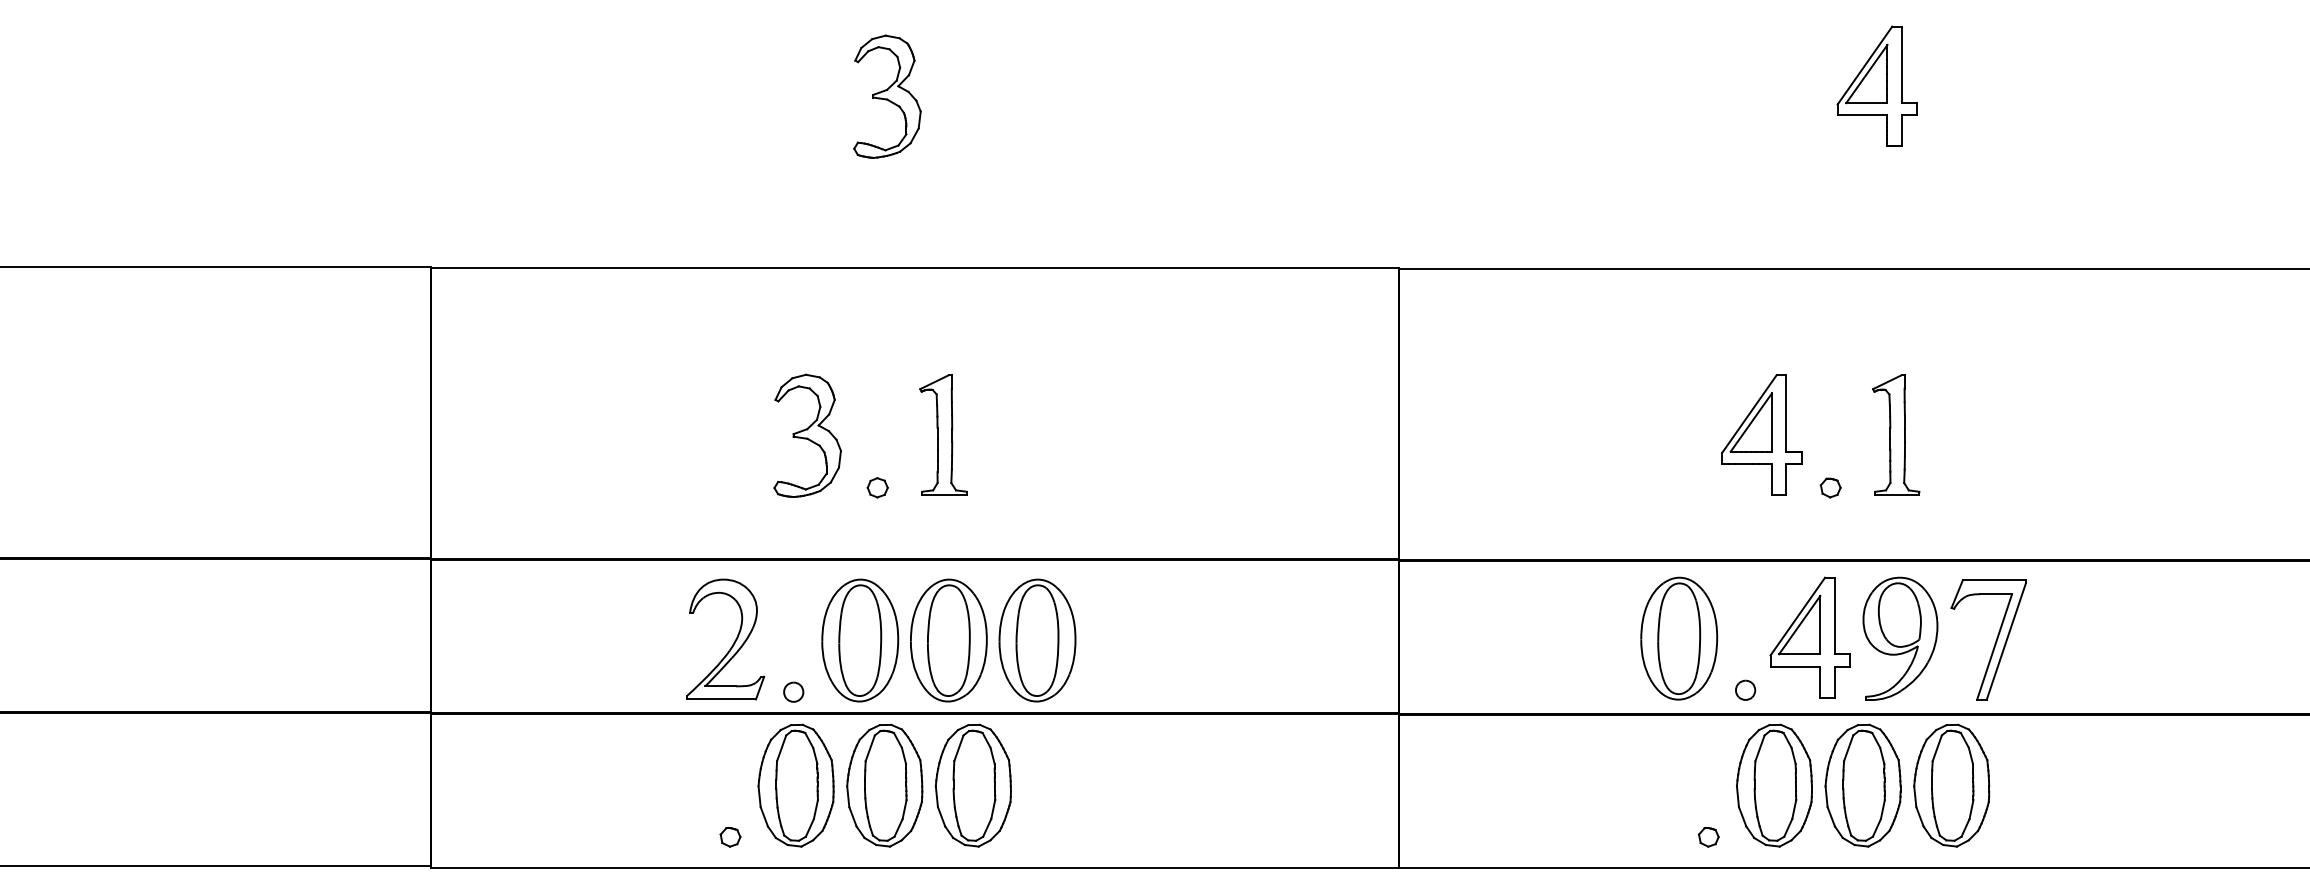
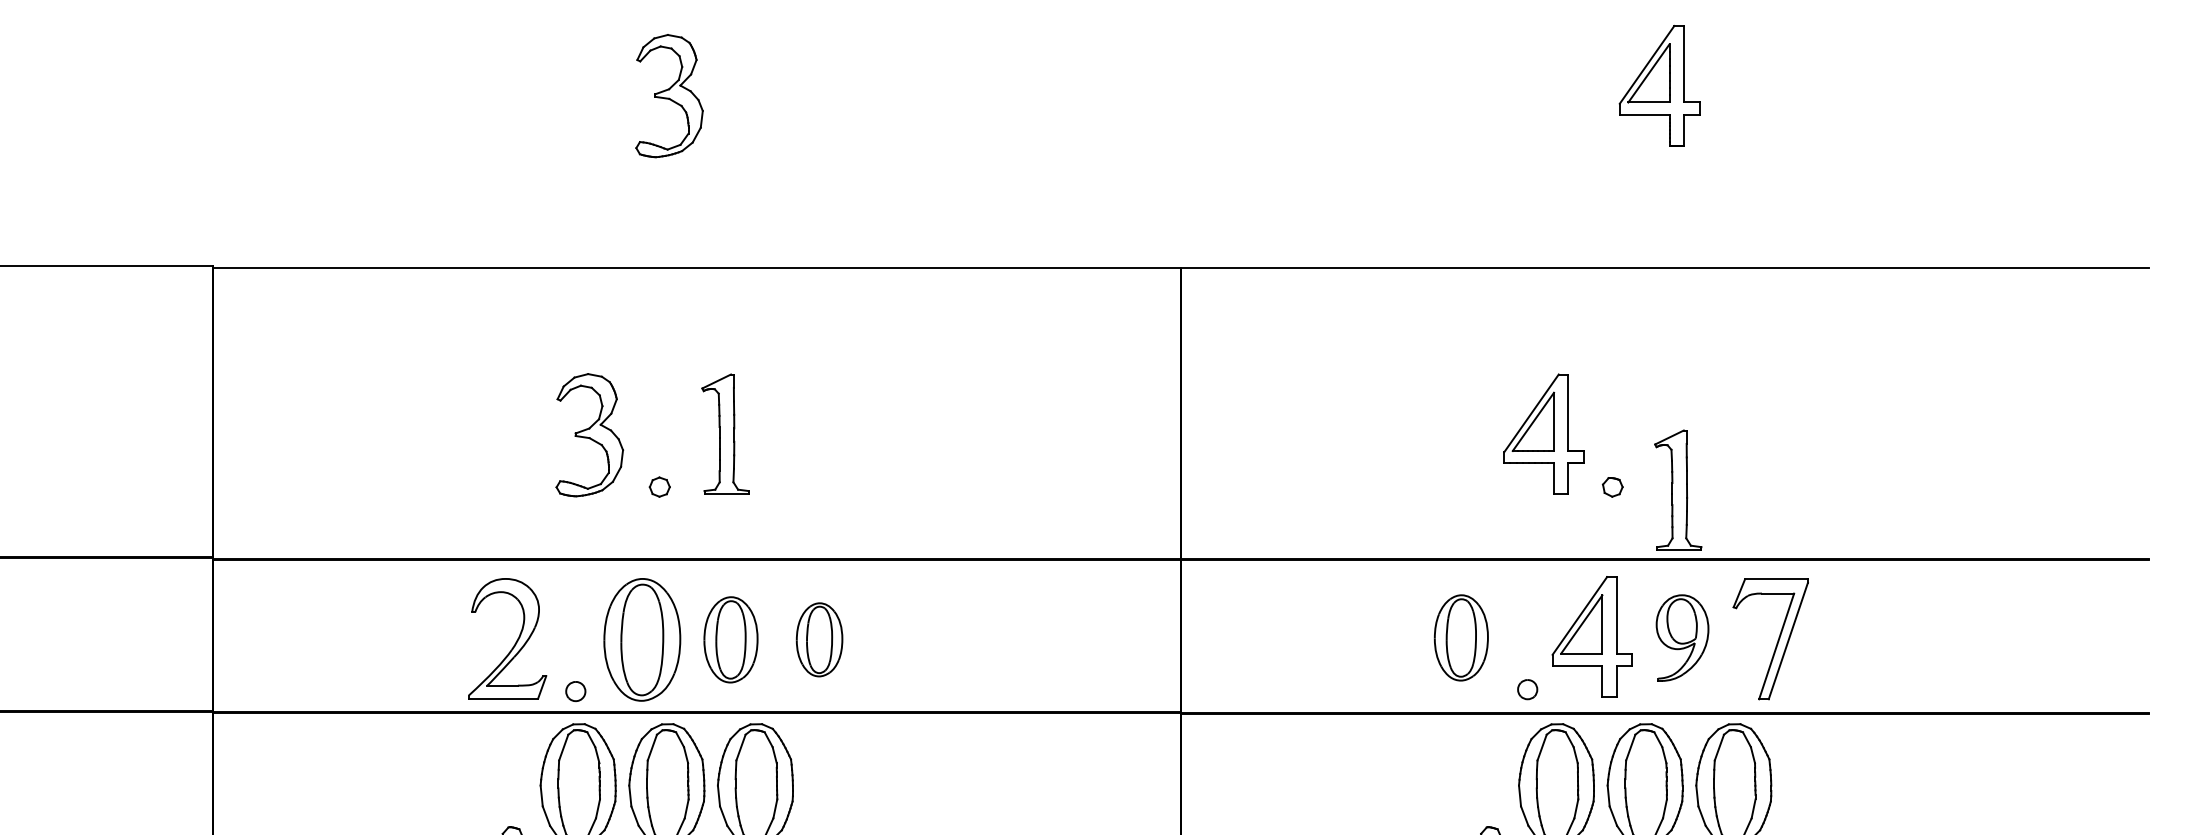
part: (1896, 434) -> (1678, 489), moved
part: (1679, 638) -> (1461, 637), size x0.7
part: (1900, 638) -> (1682, 637), size x0.7
part: (948, 640) -> (730, 639), size x0.7
part: (1037, 640) -> (819, 639), size x0.6

